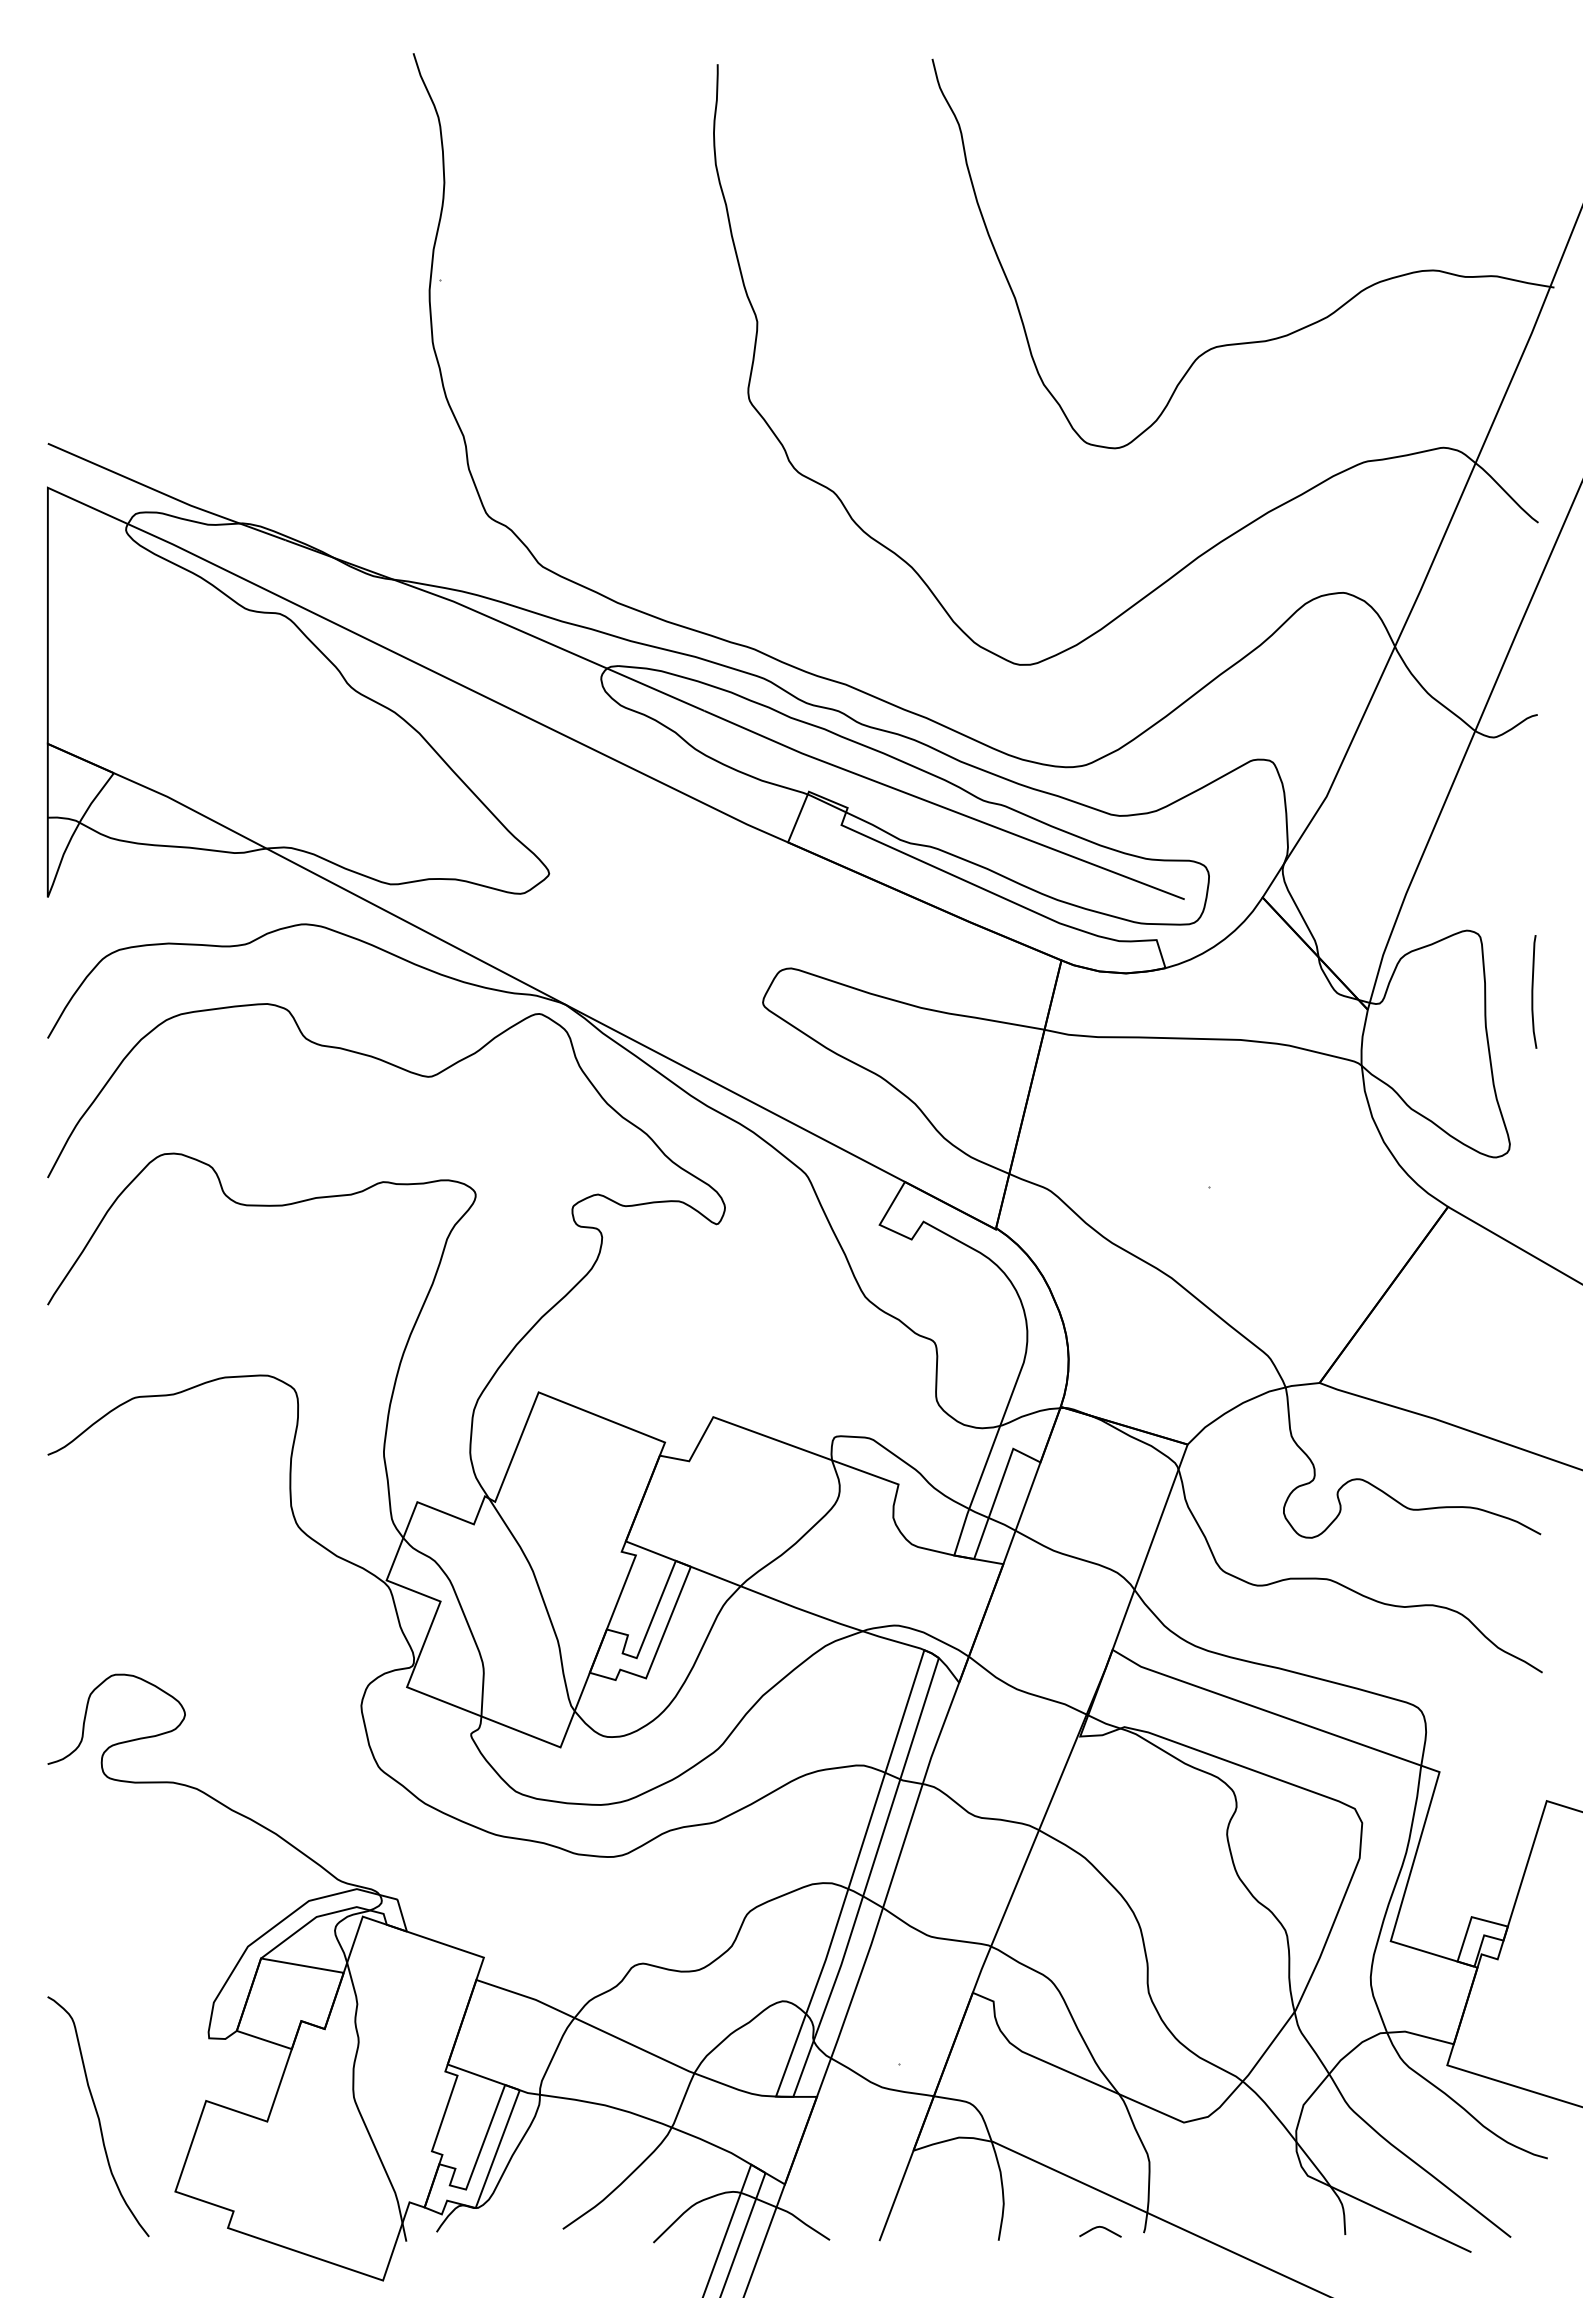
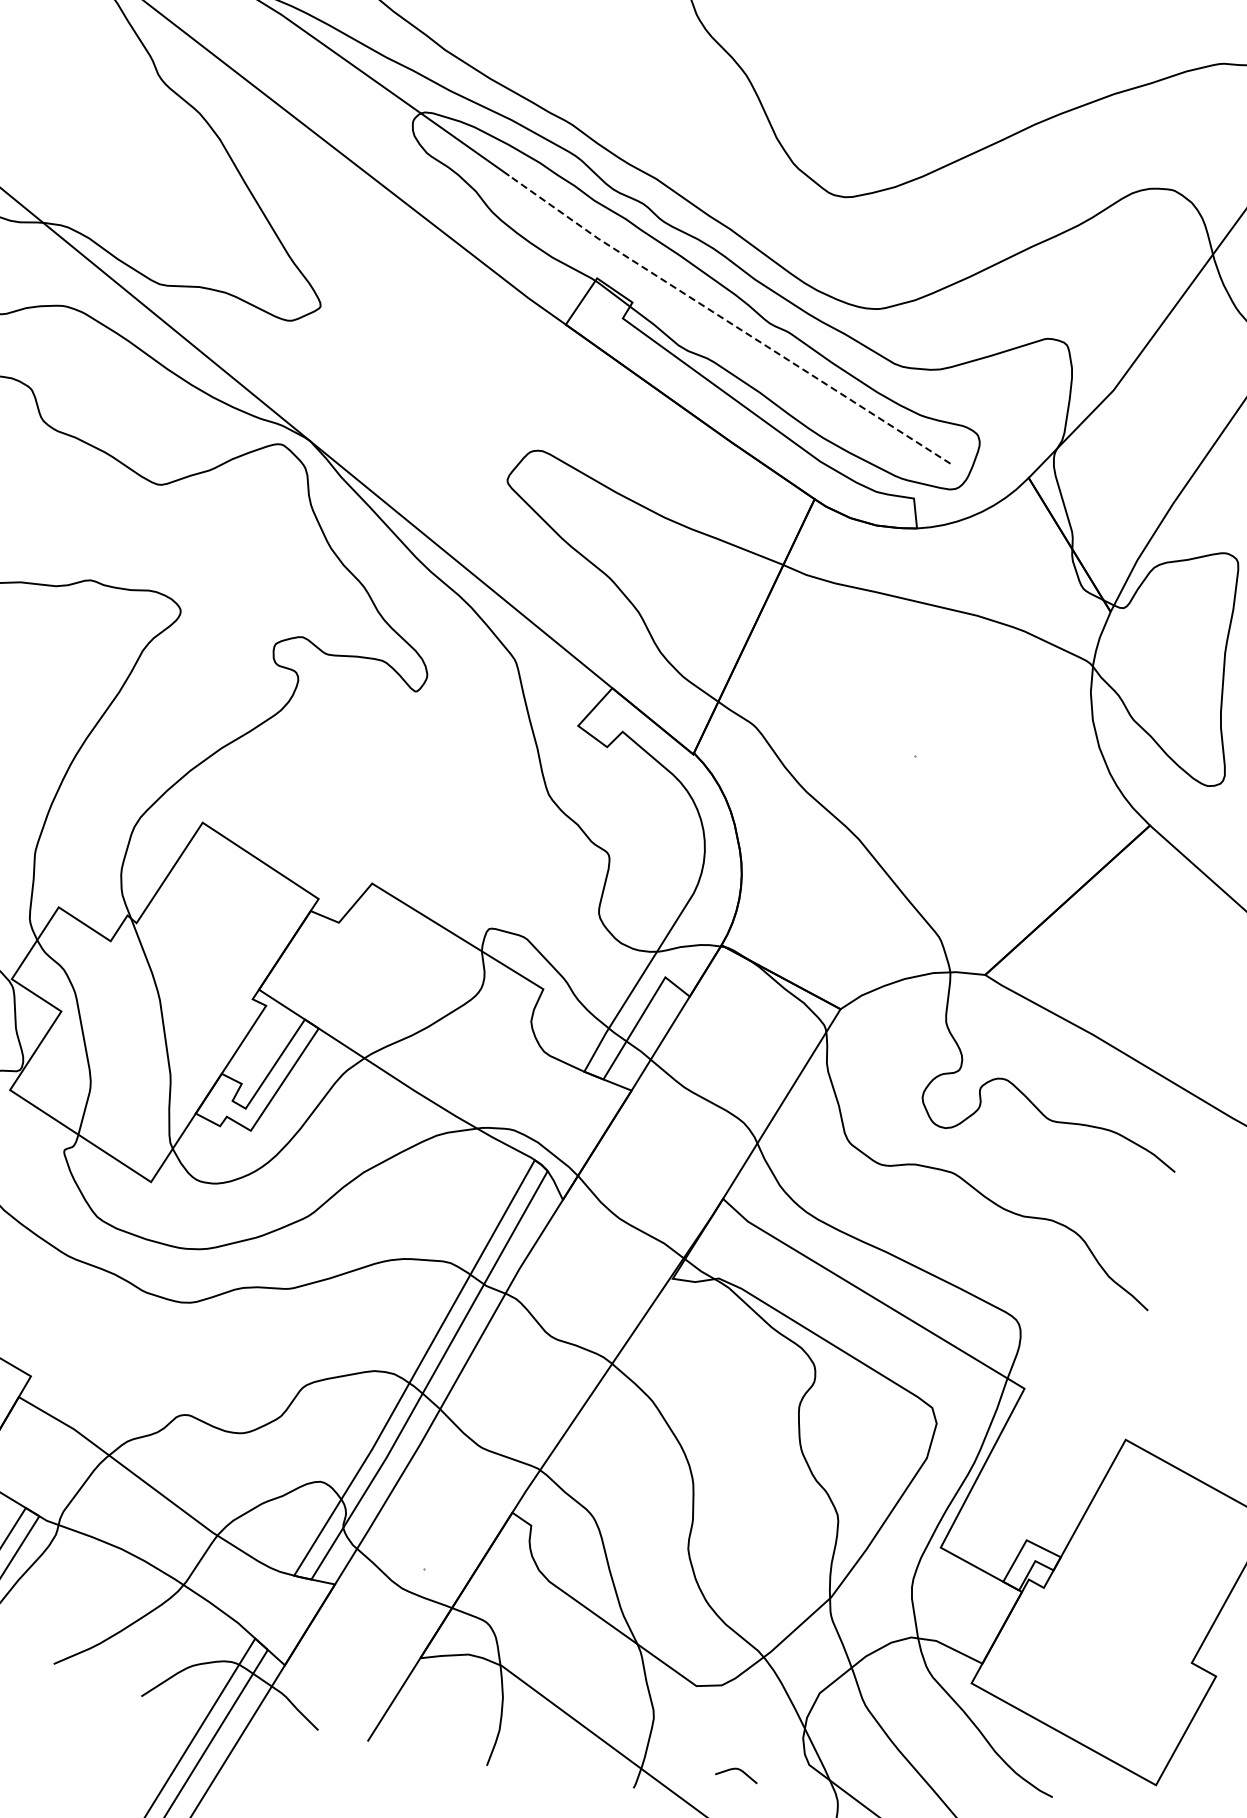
line: (942, 807) -> (727, 321), solid -> dashed
curve: (1102, 2228) -> (739, 1771), moved

